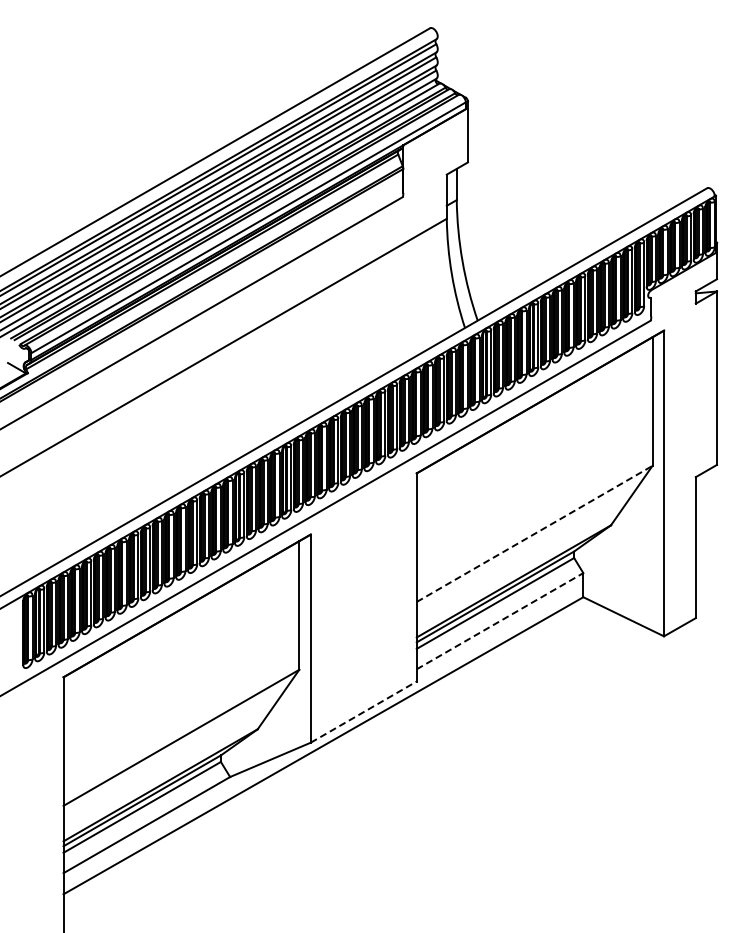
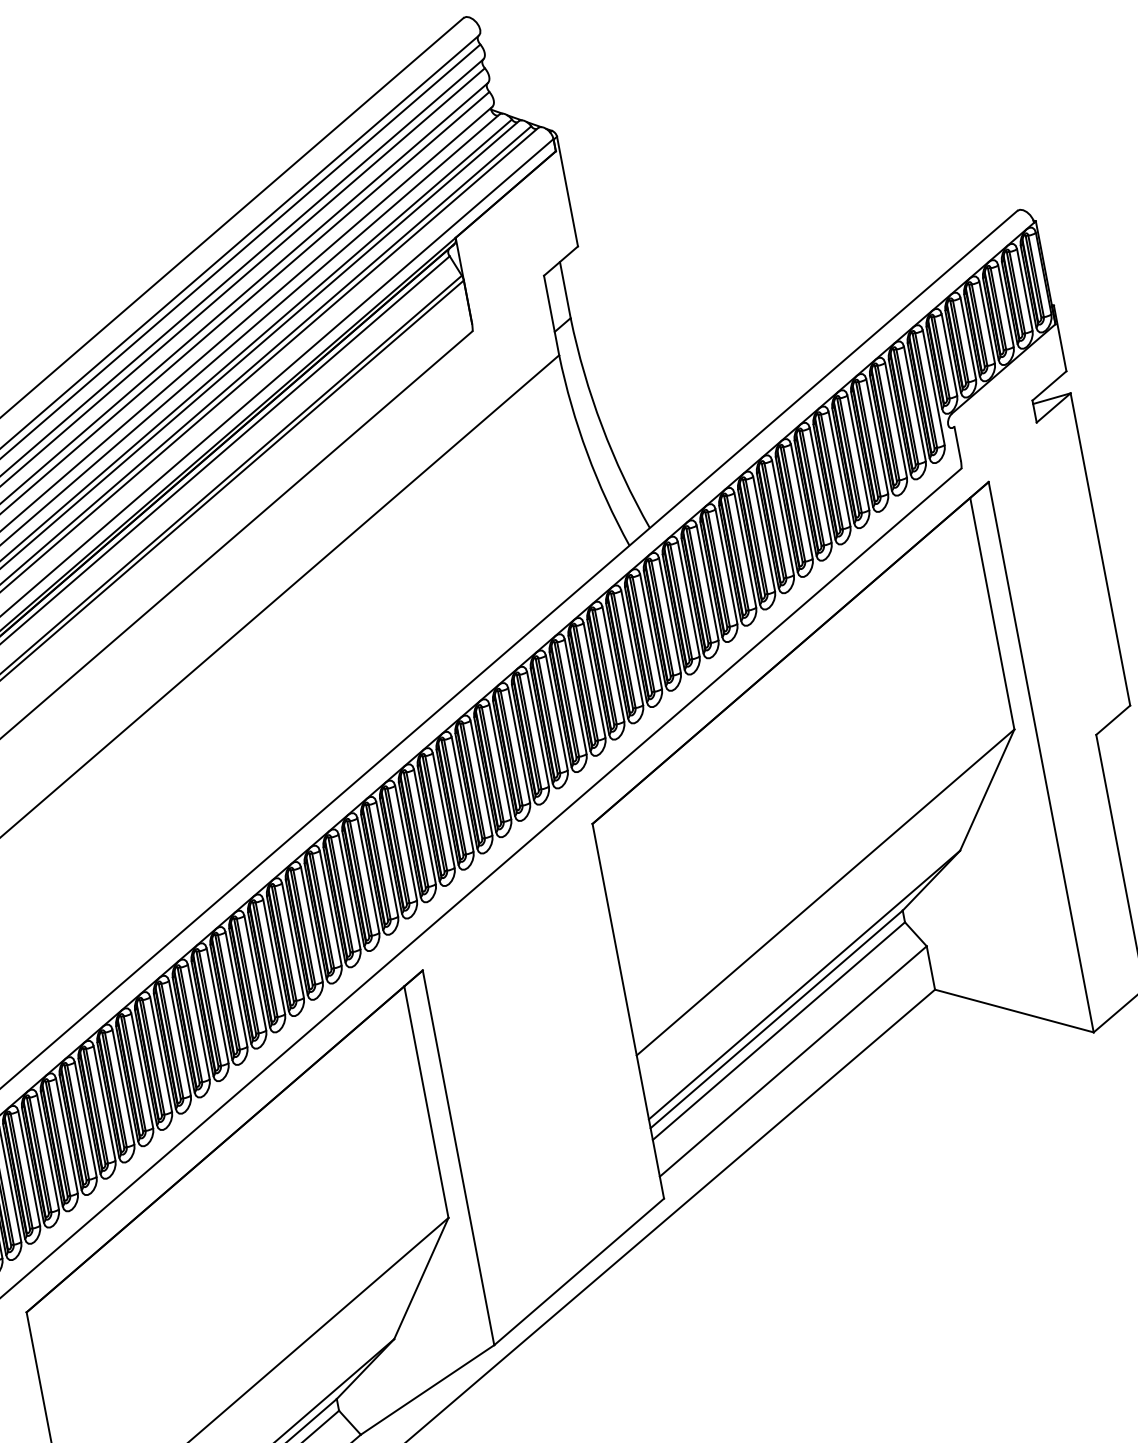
line: (535, 533) -> (826, 891), dashed -> solid
line: (500, 620) -> (793, 1060), dashed -> solid
line: (364, 711) -> (580, 1270), dashed -> solid

